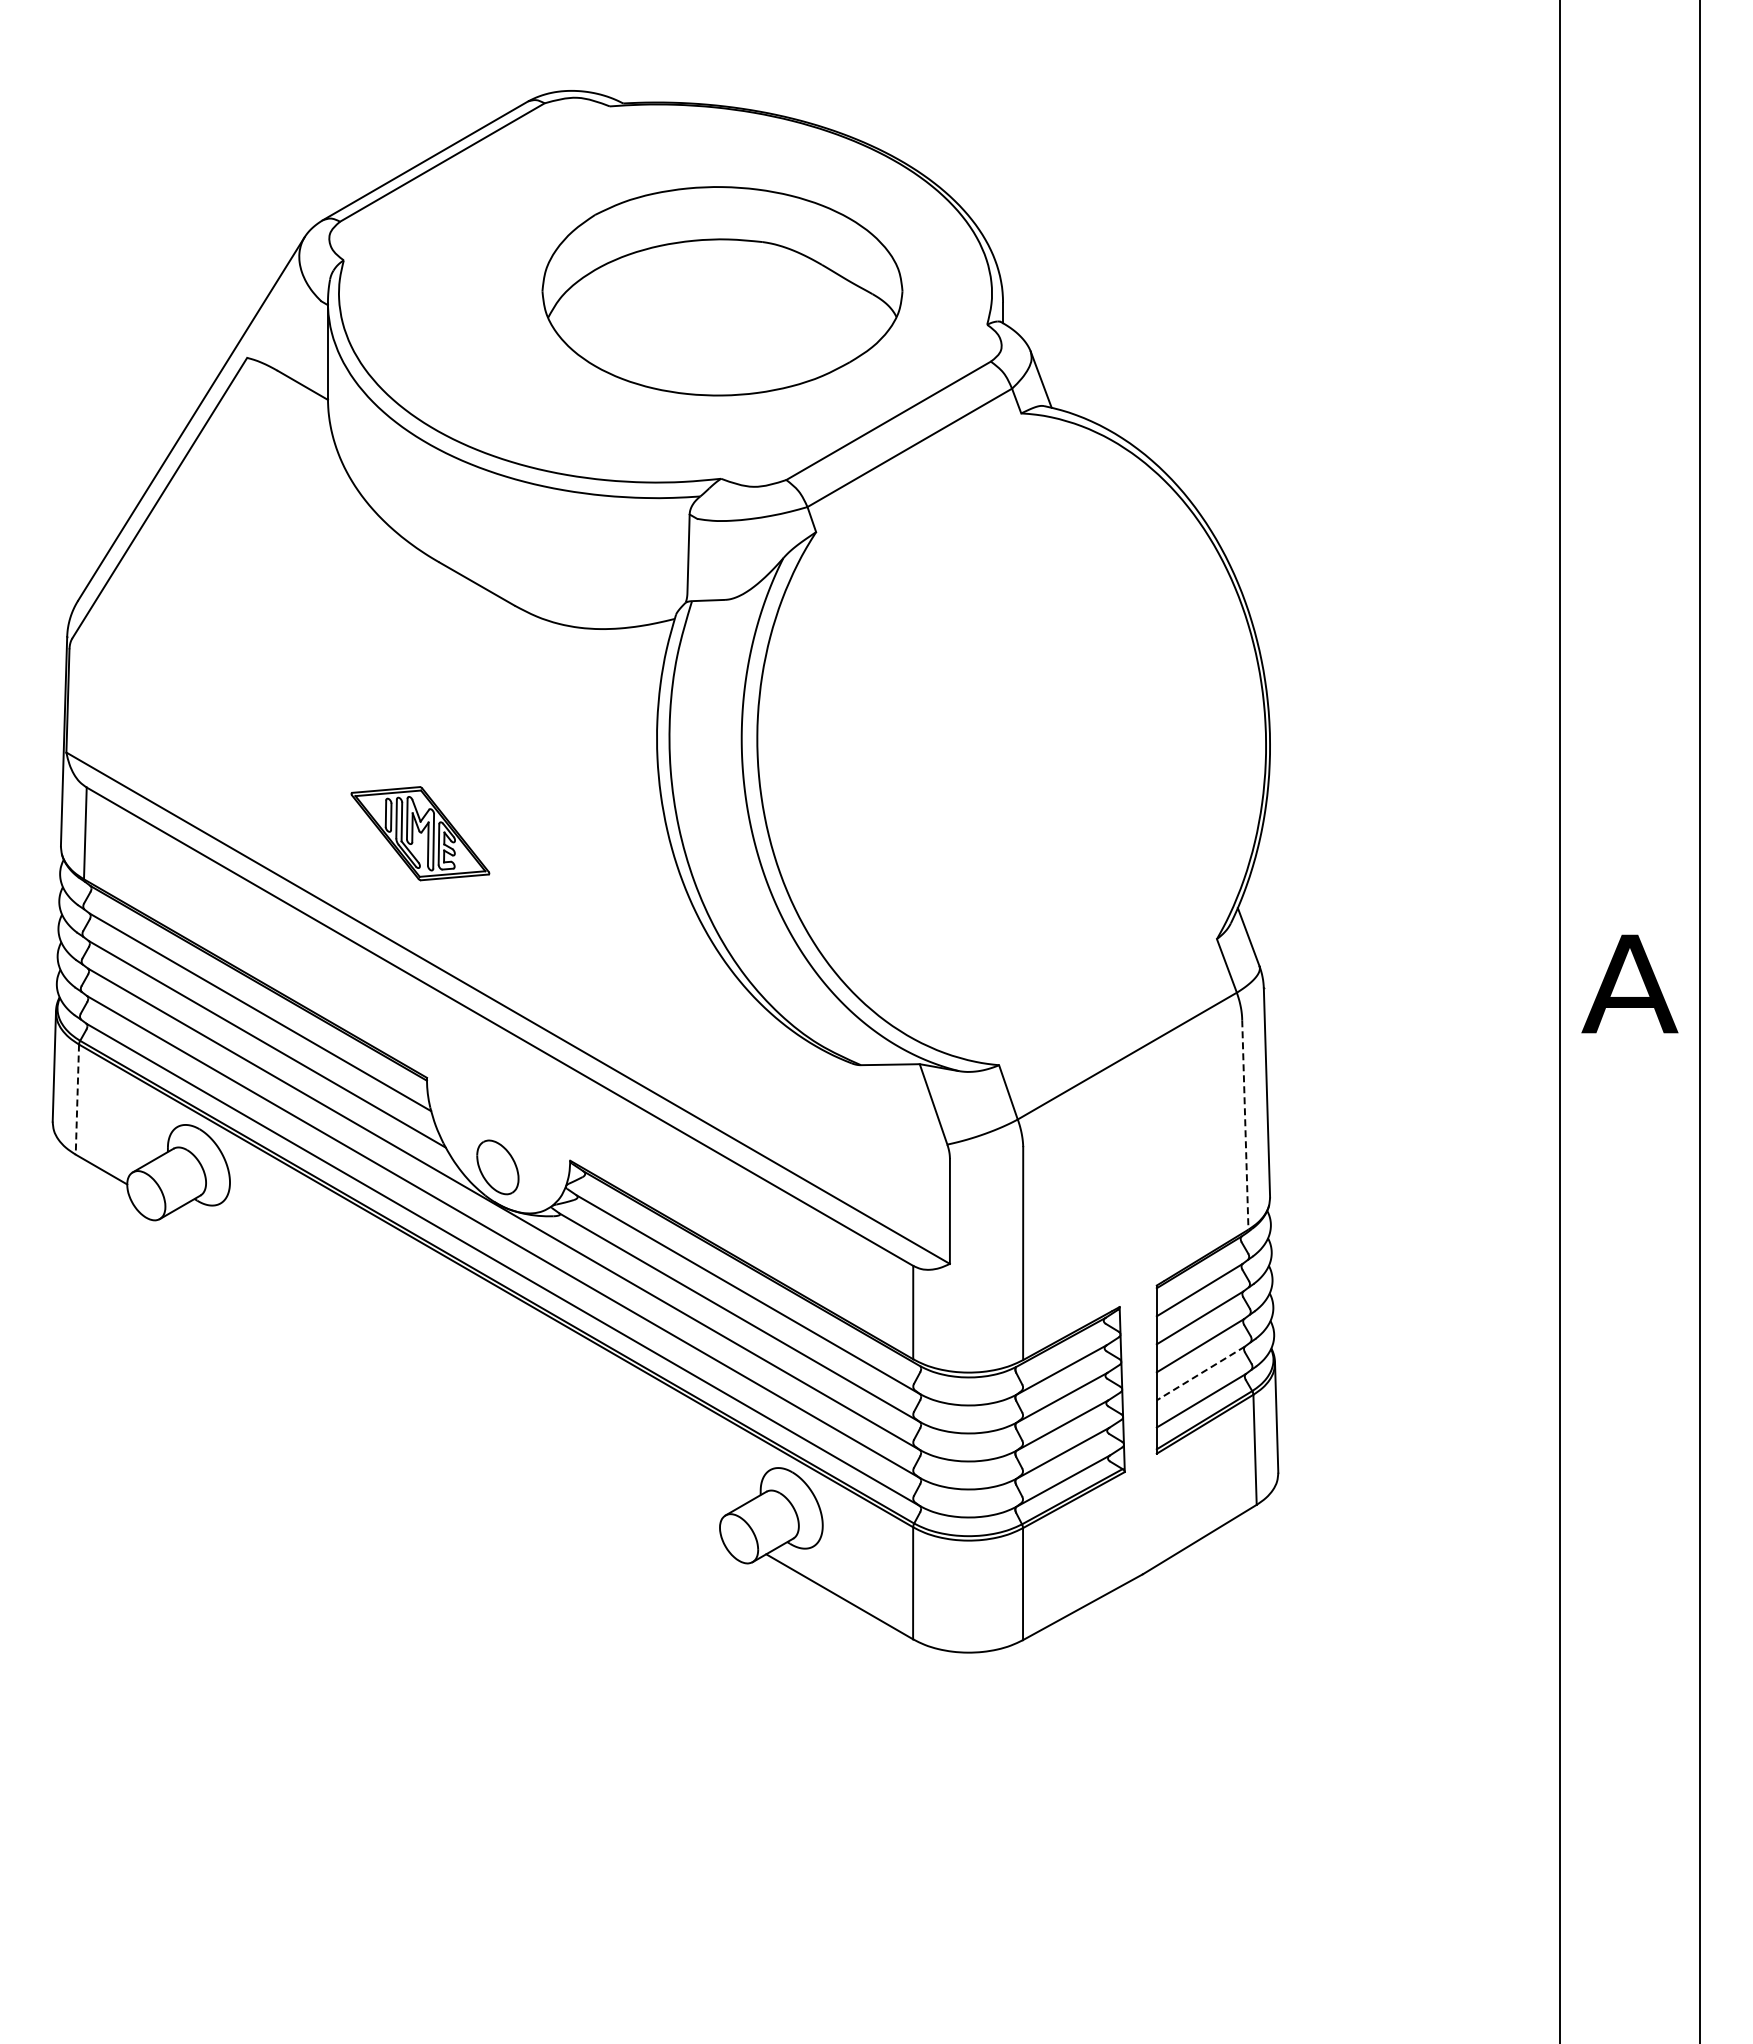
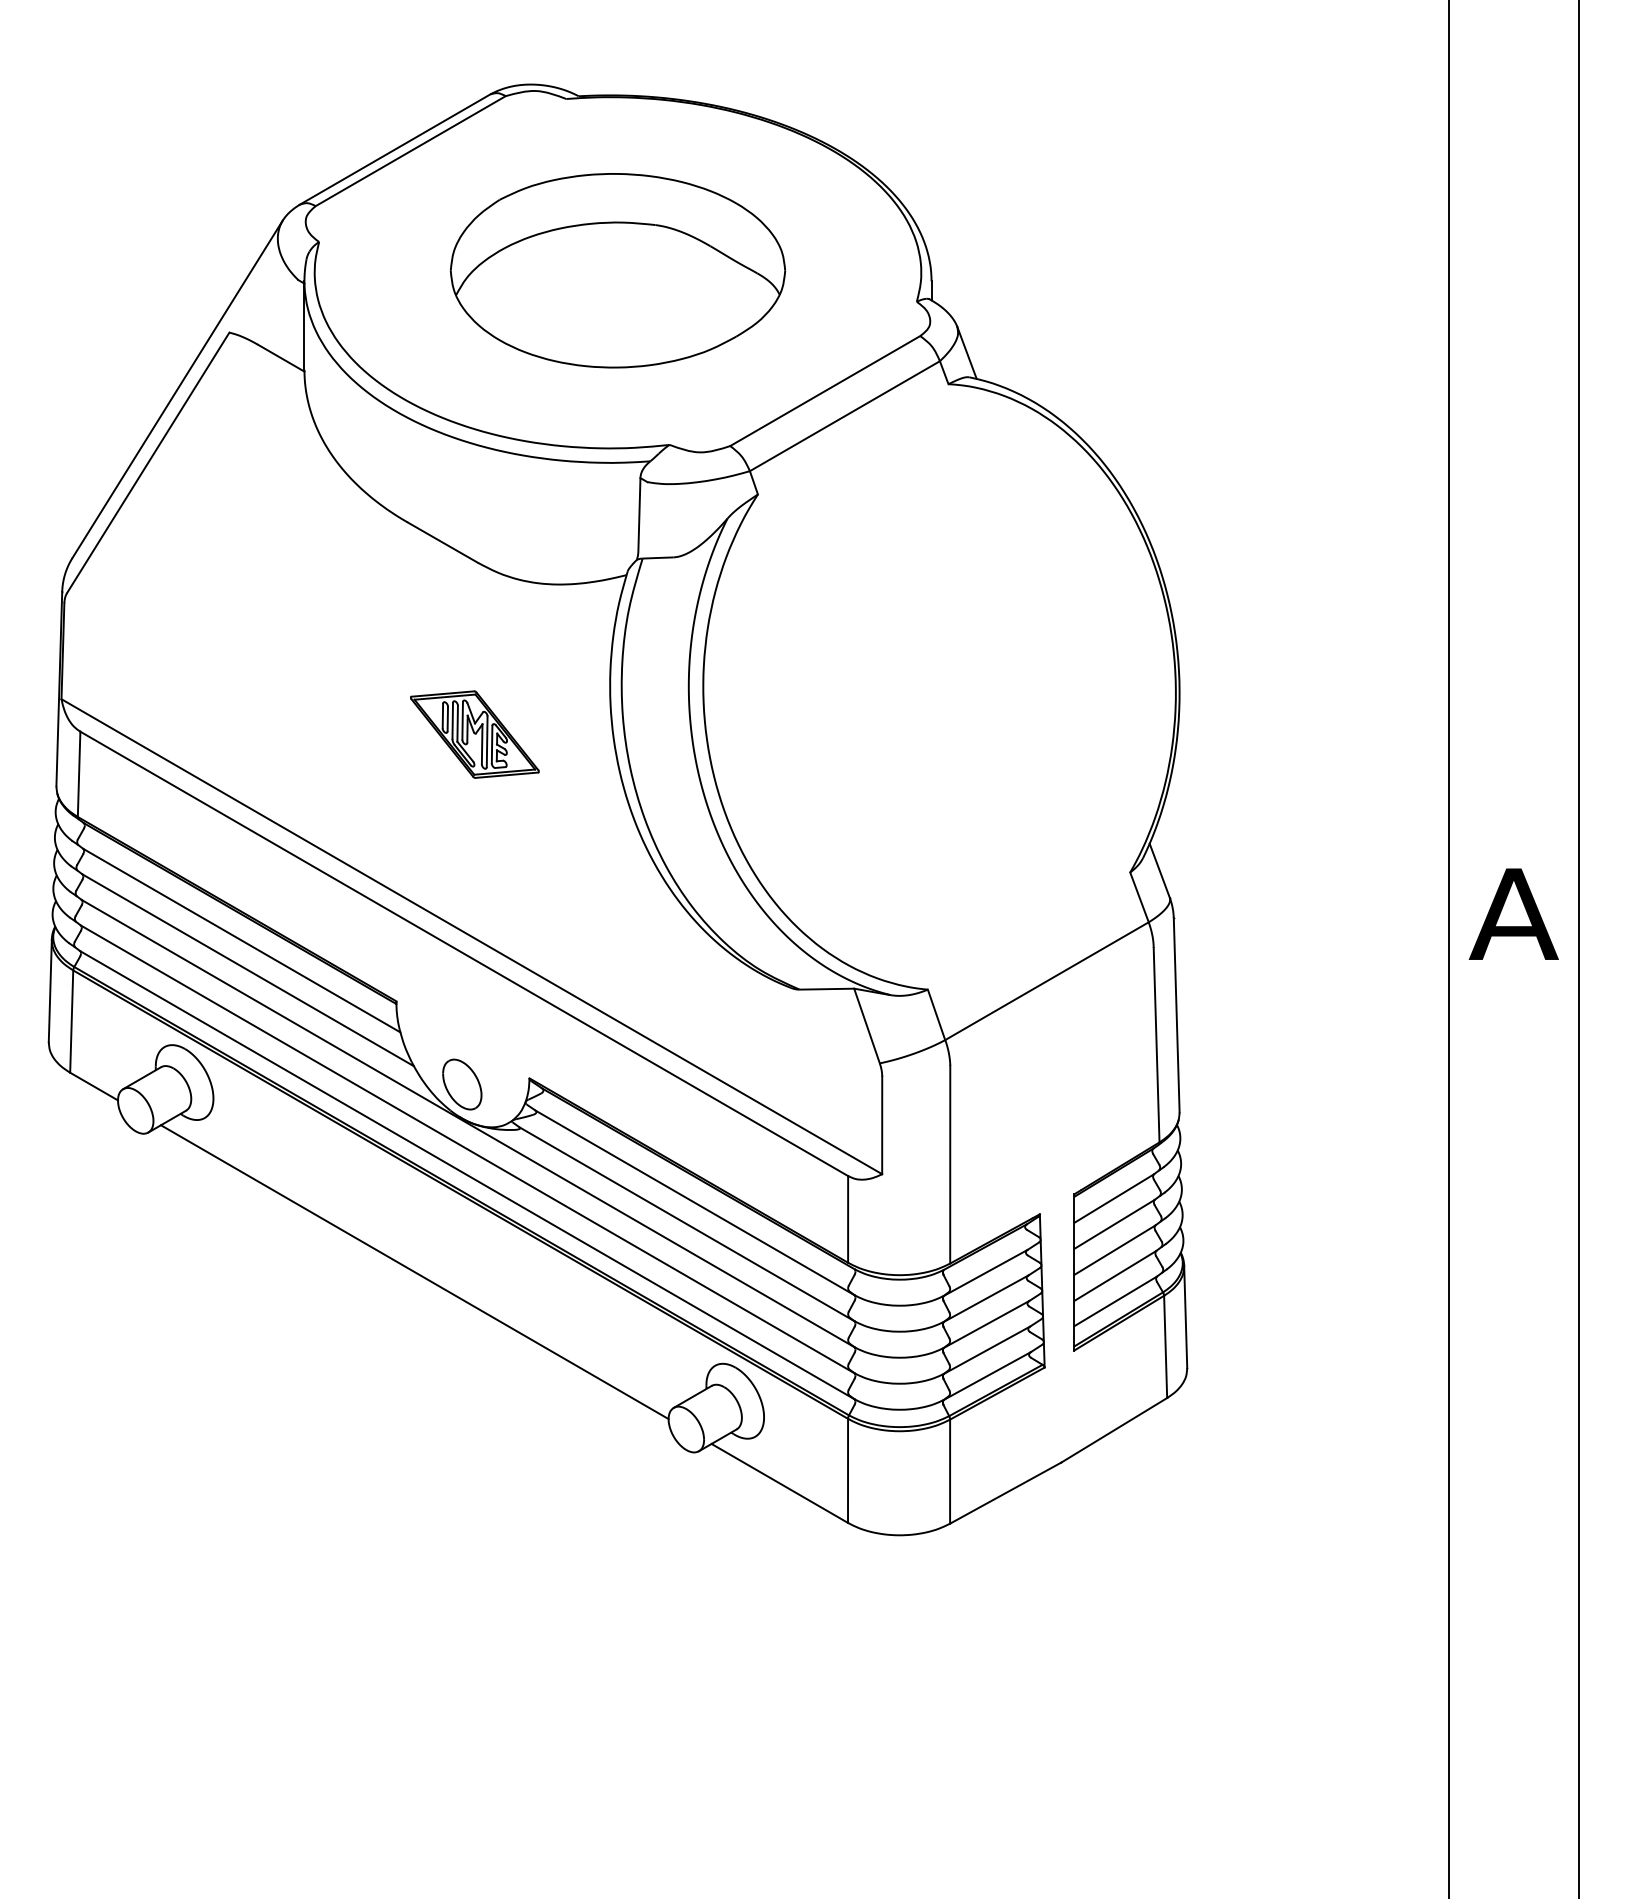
part: (722, 291) -> (618, 270), moved
part: (420, 833) -> (474, 734), moved
line: (77, 1100) -> (71, 1022), dashed -> solid
line: (1245, 1124) -> (1156, 1044), dashed -> solid
line: (446, 1369) -> (414, 1272), added
line: (1200, 1373) -> (1114, 1276), dashed -> solid

